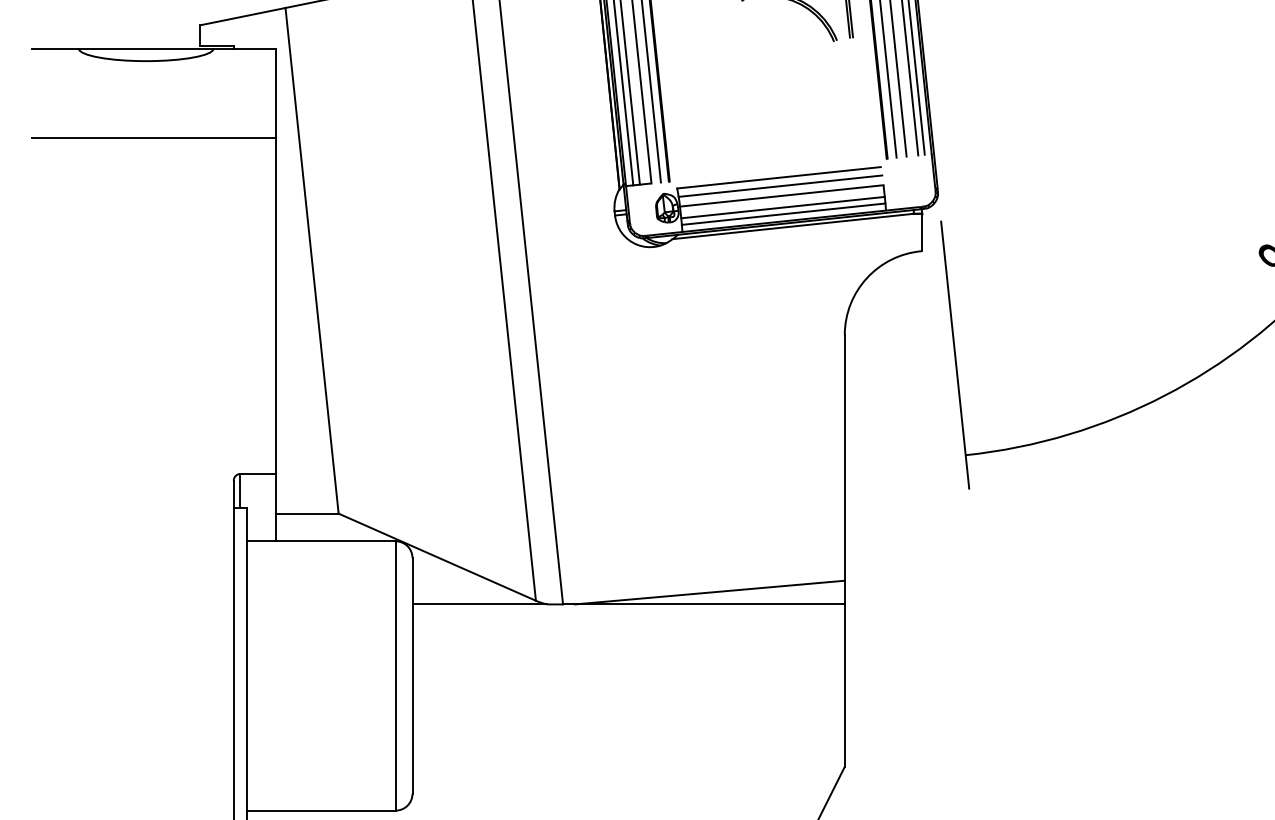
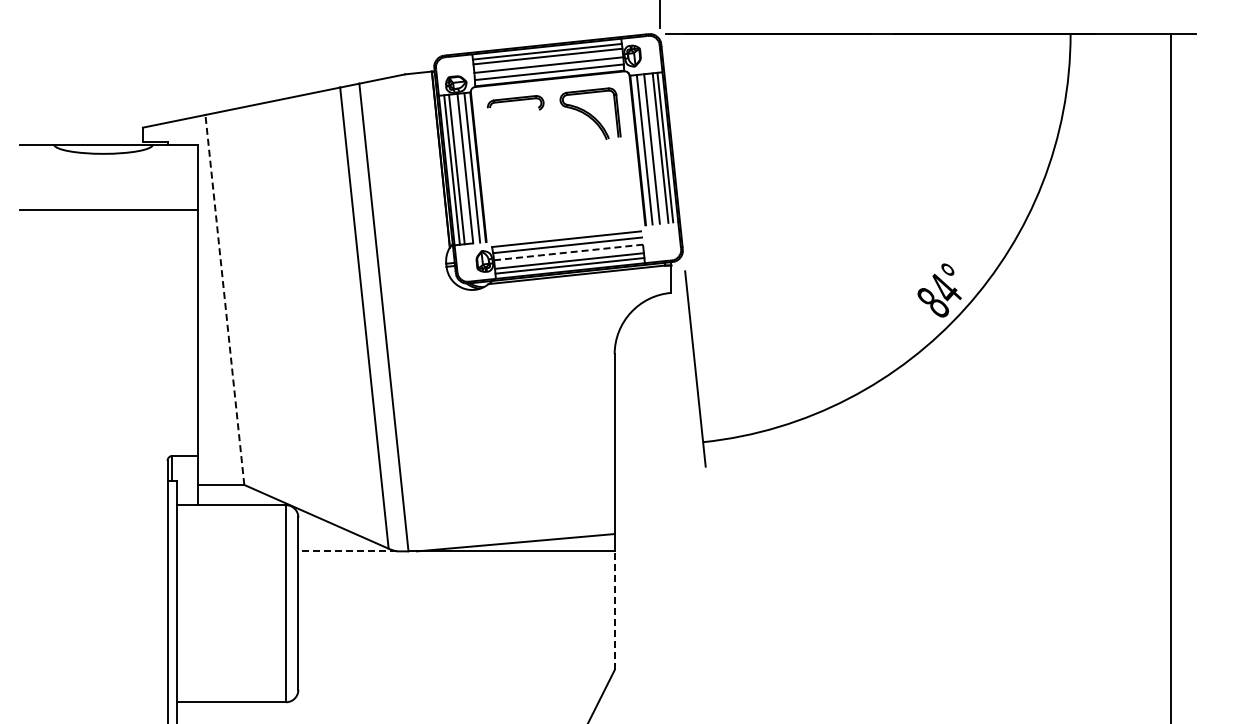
line: (781, 195) -> (568, 252), solid -> dashed
line: (311, 260) -> (224, 299), solid -> dashed
line: (481, 604) -> (348, 551), solid -> dashed
line: (844, 685) -> (614, 610), solid -> dashed

